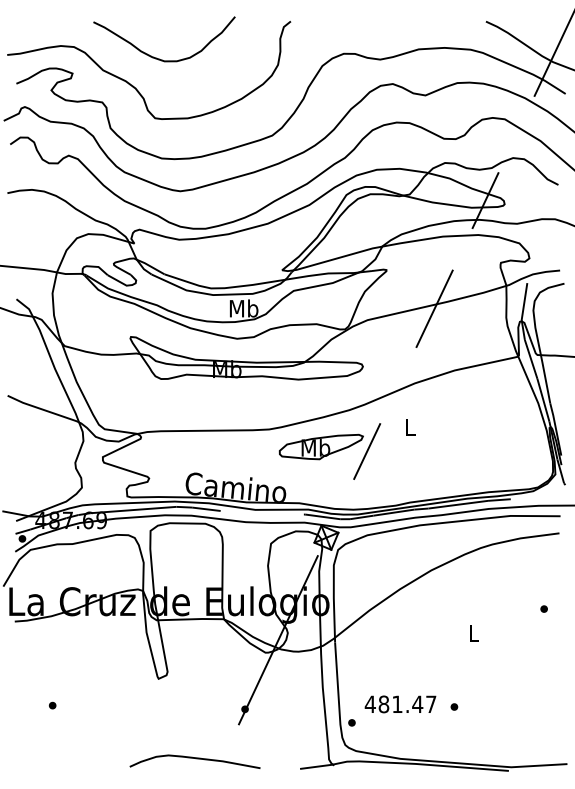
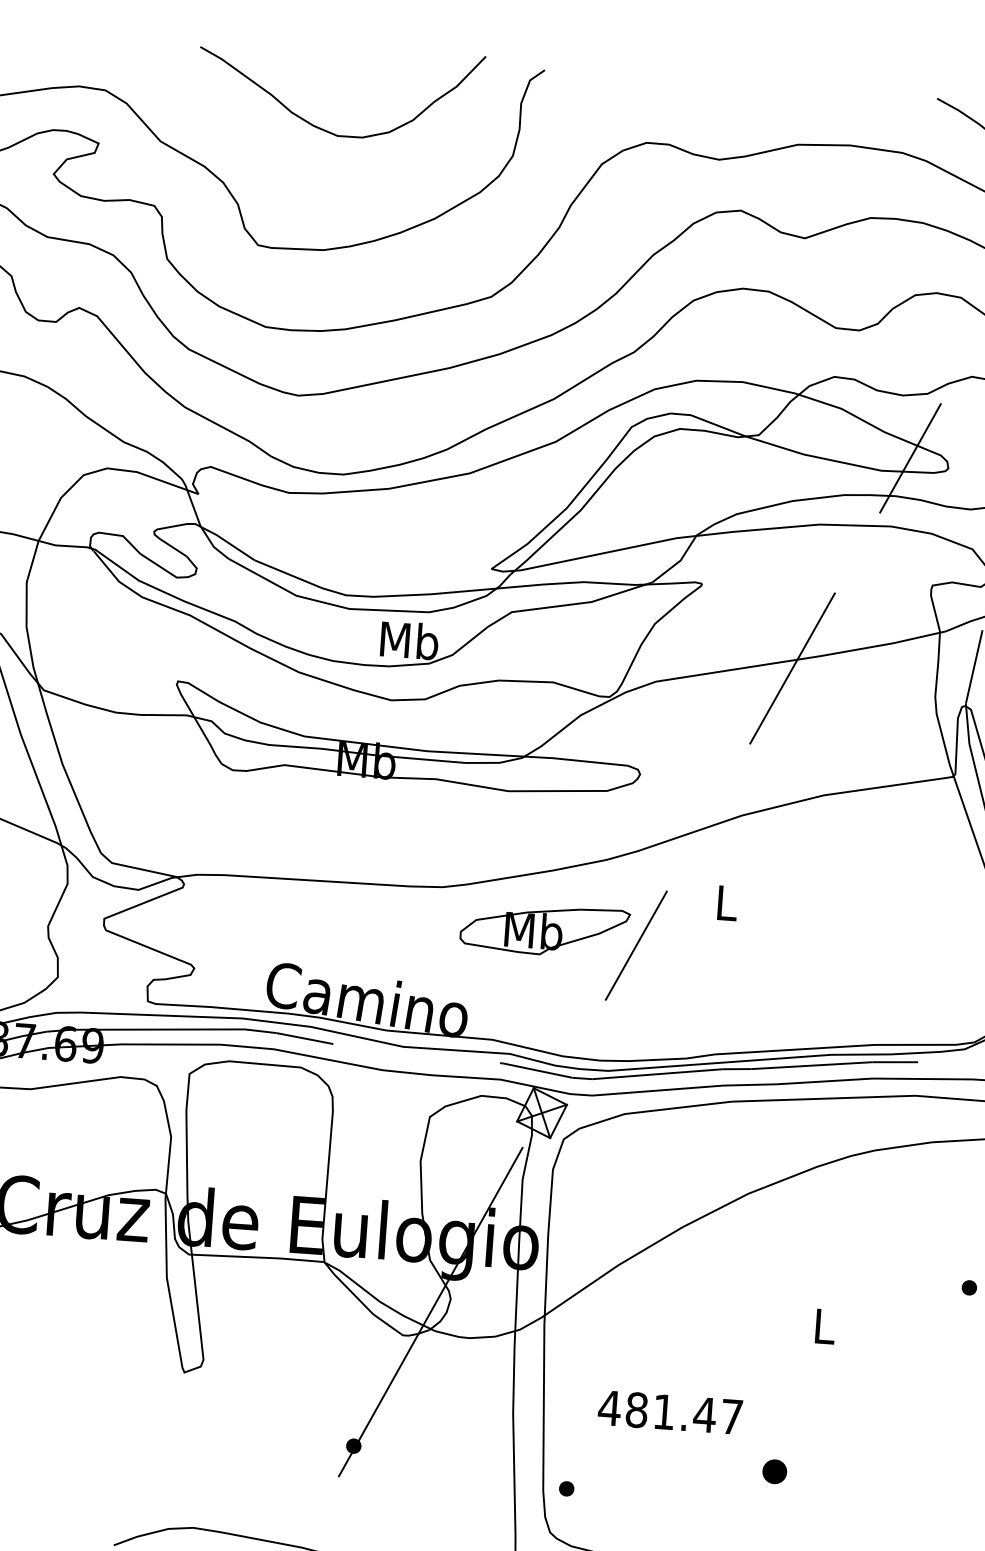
curve: (159, 58) -> (327, 129), moved
text: (400, 704) -> (670, 1412), moved
part: (454, 706) -> (775, 1470), size x1.6

